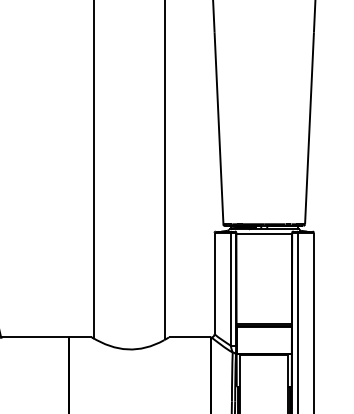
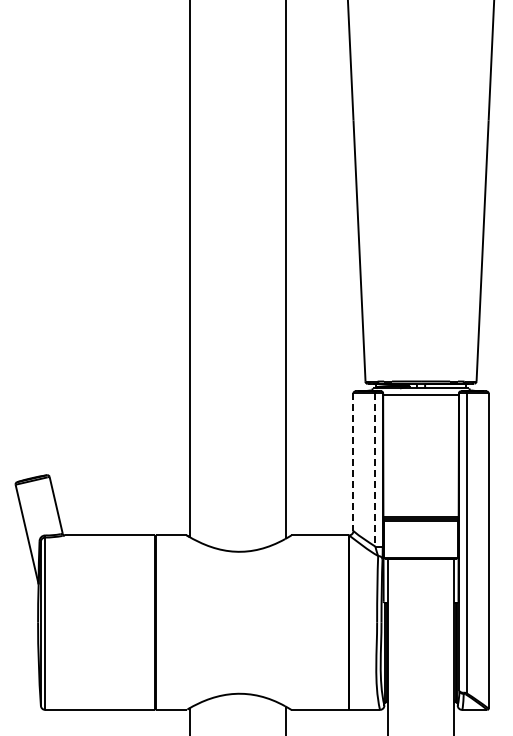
line: (214, 283) -> (353, 462), solid -> dashed
line: (230, 288) -> (375, 469), solid -> dashed

